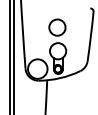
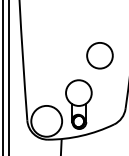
circle: (57, 27) -> (100, 55), moved

